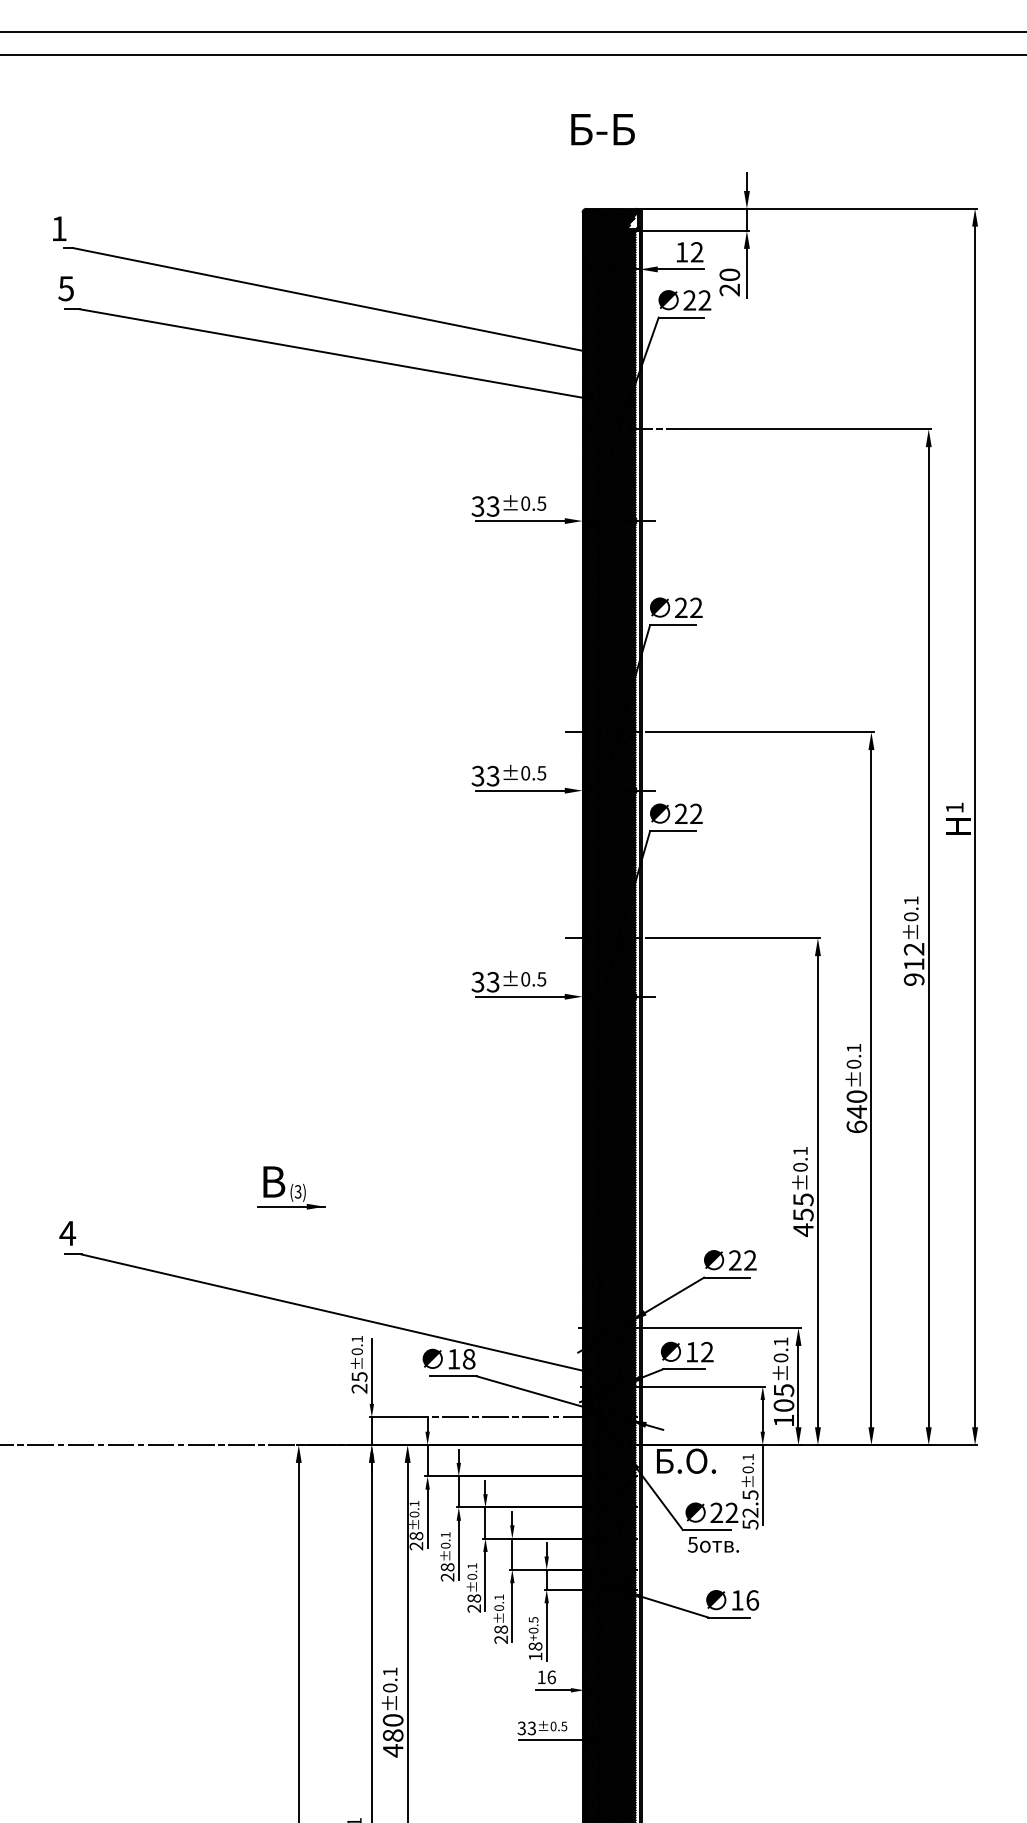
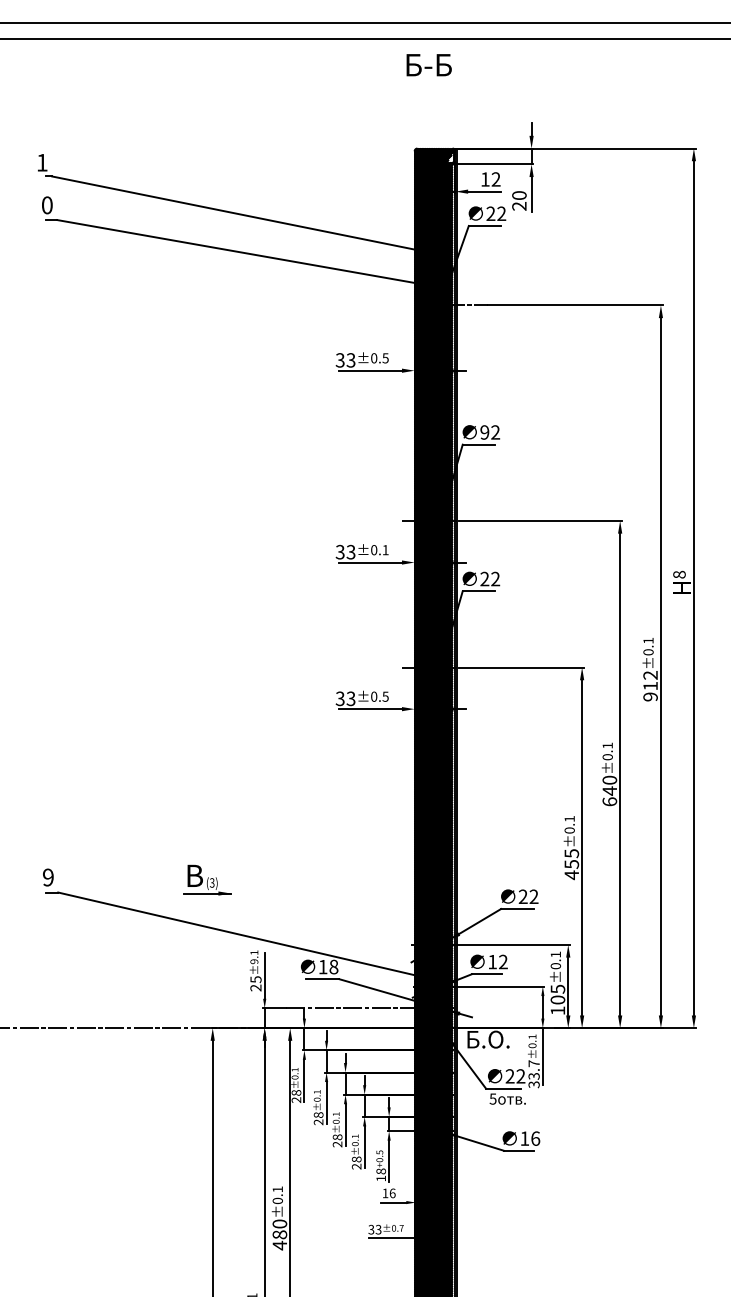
text: (602, 130) -> (428, 65), moved
text: (65, 288) -> (46, 205), 5 -> 0
text: (680, 607) -> (484, 432), 22 -> 92
text: (541, 773) -> (385, 550), ±0.5 -> ±0.1
text: (954, 807) -> (679, 574), 1 -> 8
part: (291, 1186) -> (207, 879), moved
text: (67, 1233) -> (48, 877), 4 -> 9
text: (357, 1351) -> (254, 961), ±0.1 -> ±9.1
text: (749, 1508) -> (533, 1073), 52.5 -> 33.7
text: (564, 1726) -> (401, 1228), ±0.5 -> ±0.7

